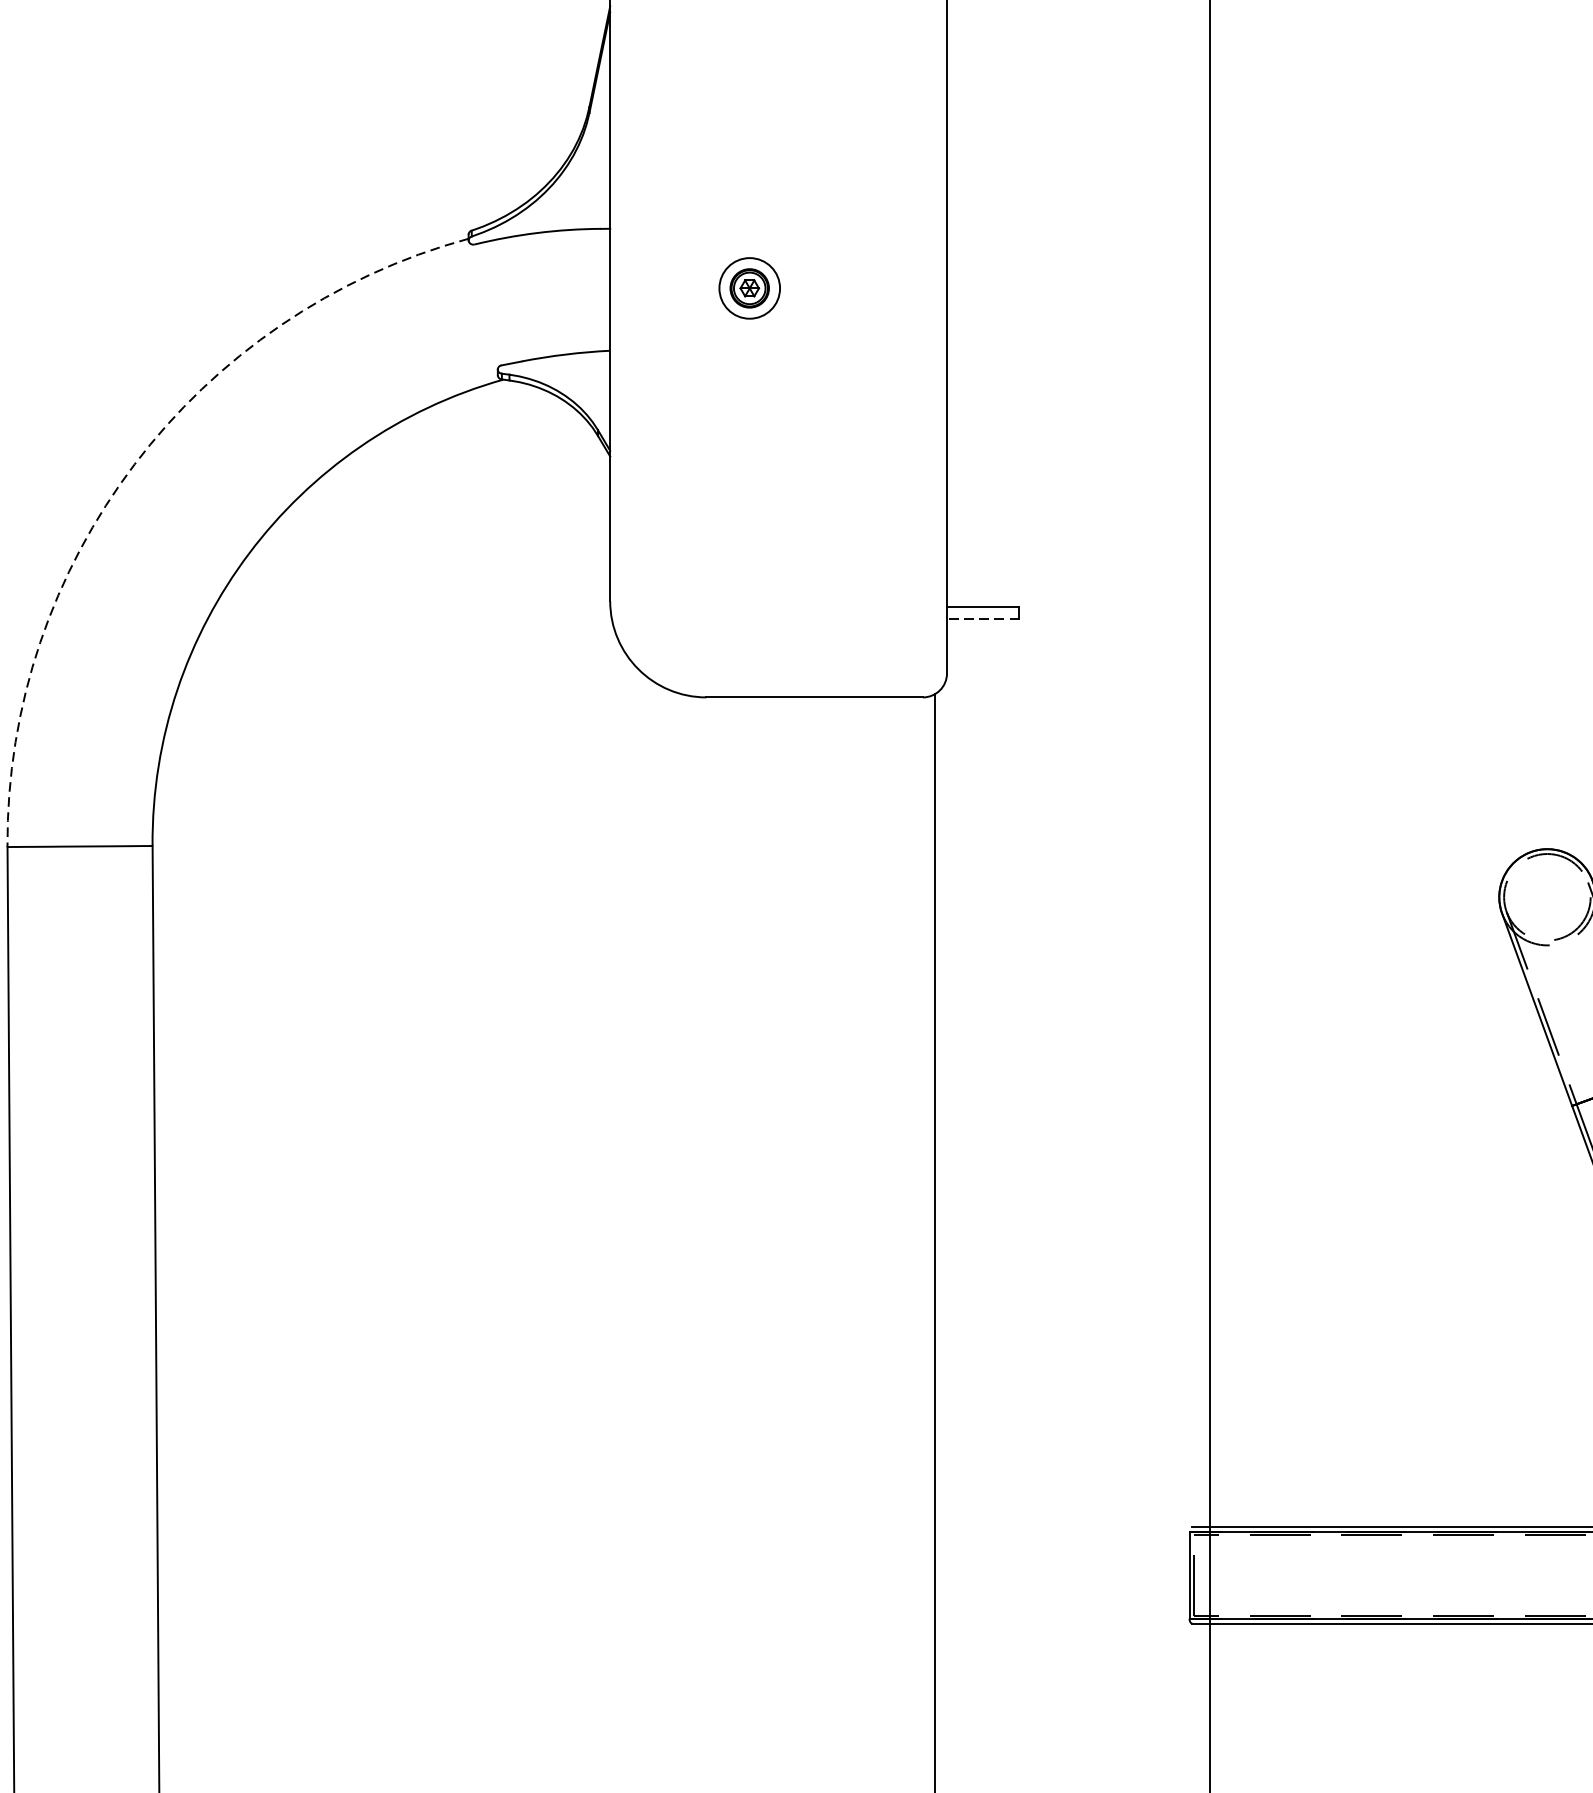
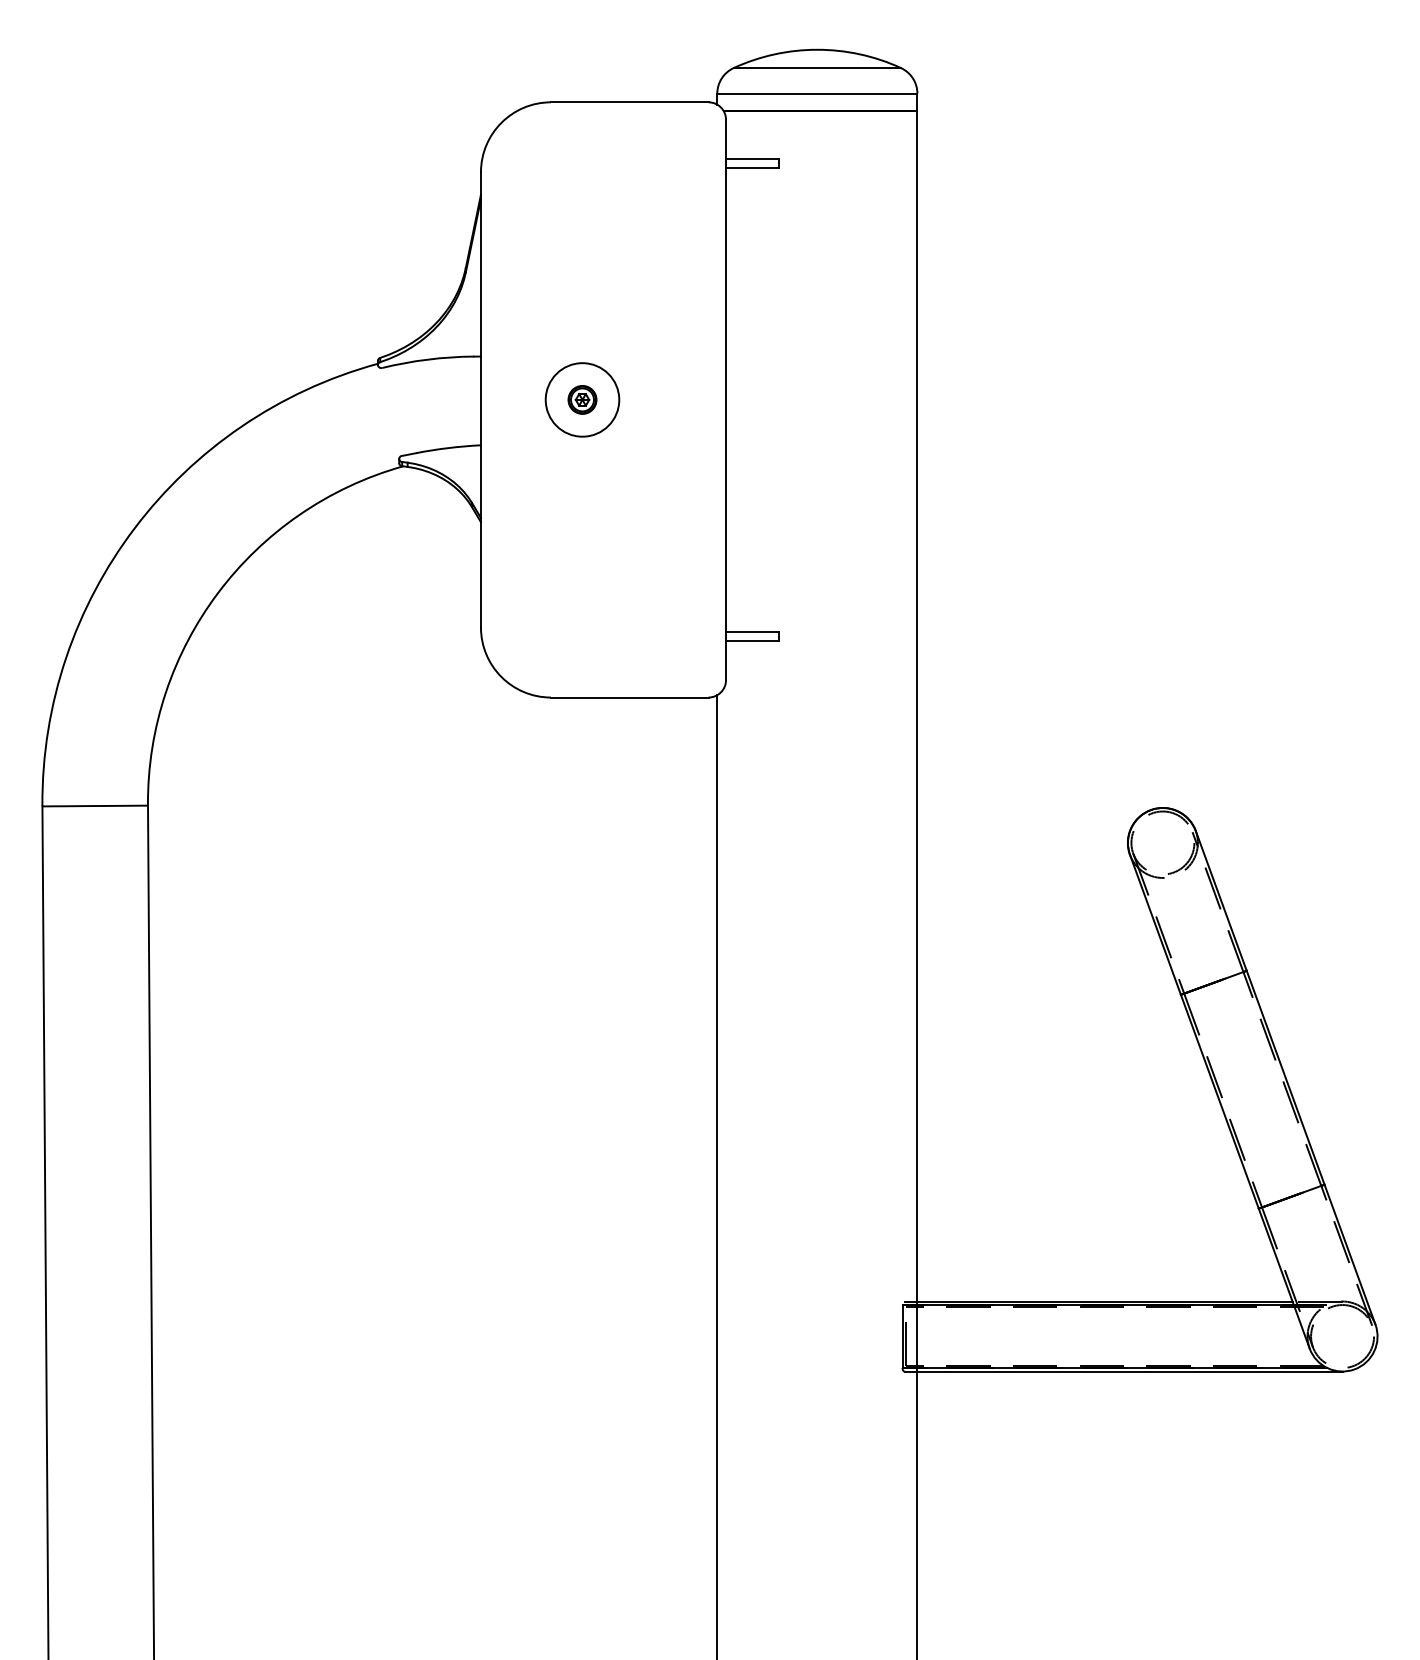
circle: (749, 287) -> (582, 399), size x1.67
arc: (134, 465) -> (134, 528), dashed -> solid
line: (981, 619) -> (751, 640), dashed -> solid

